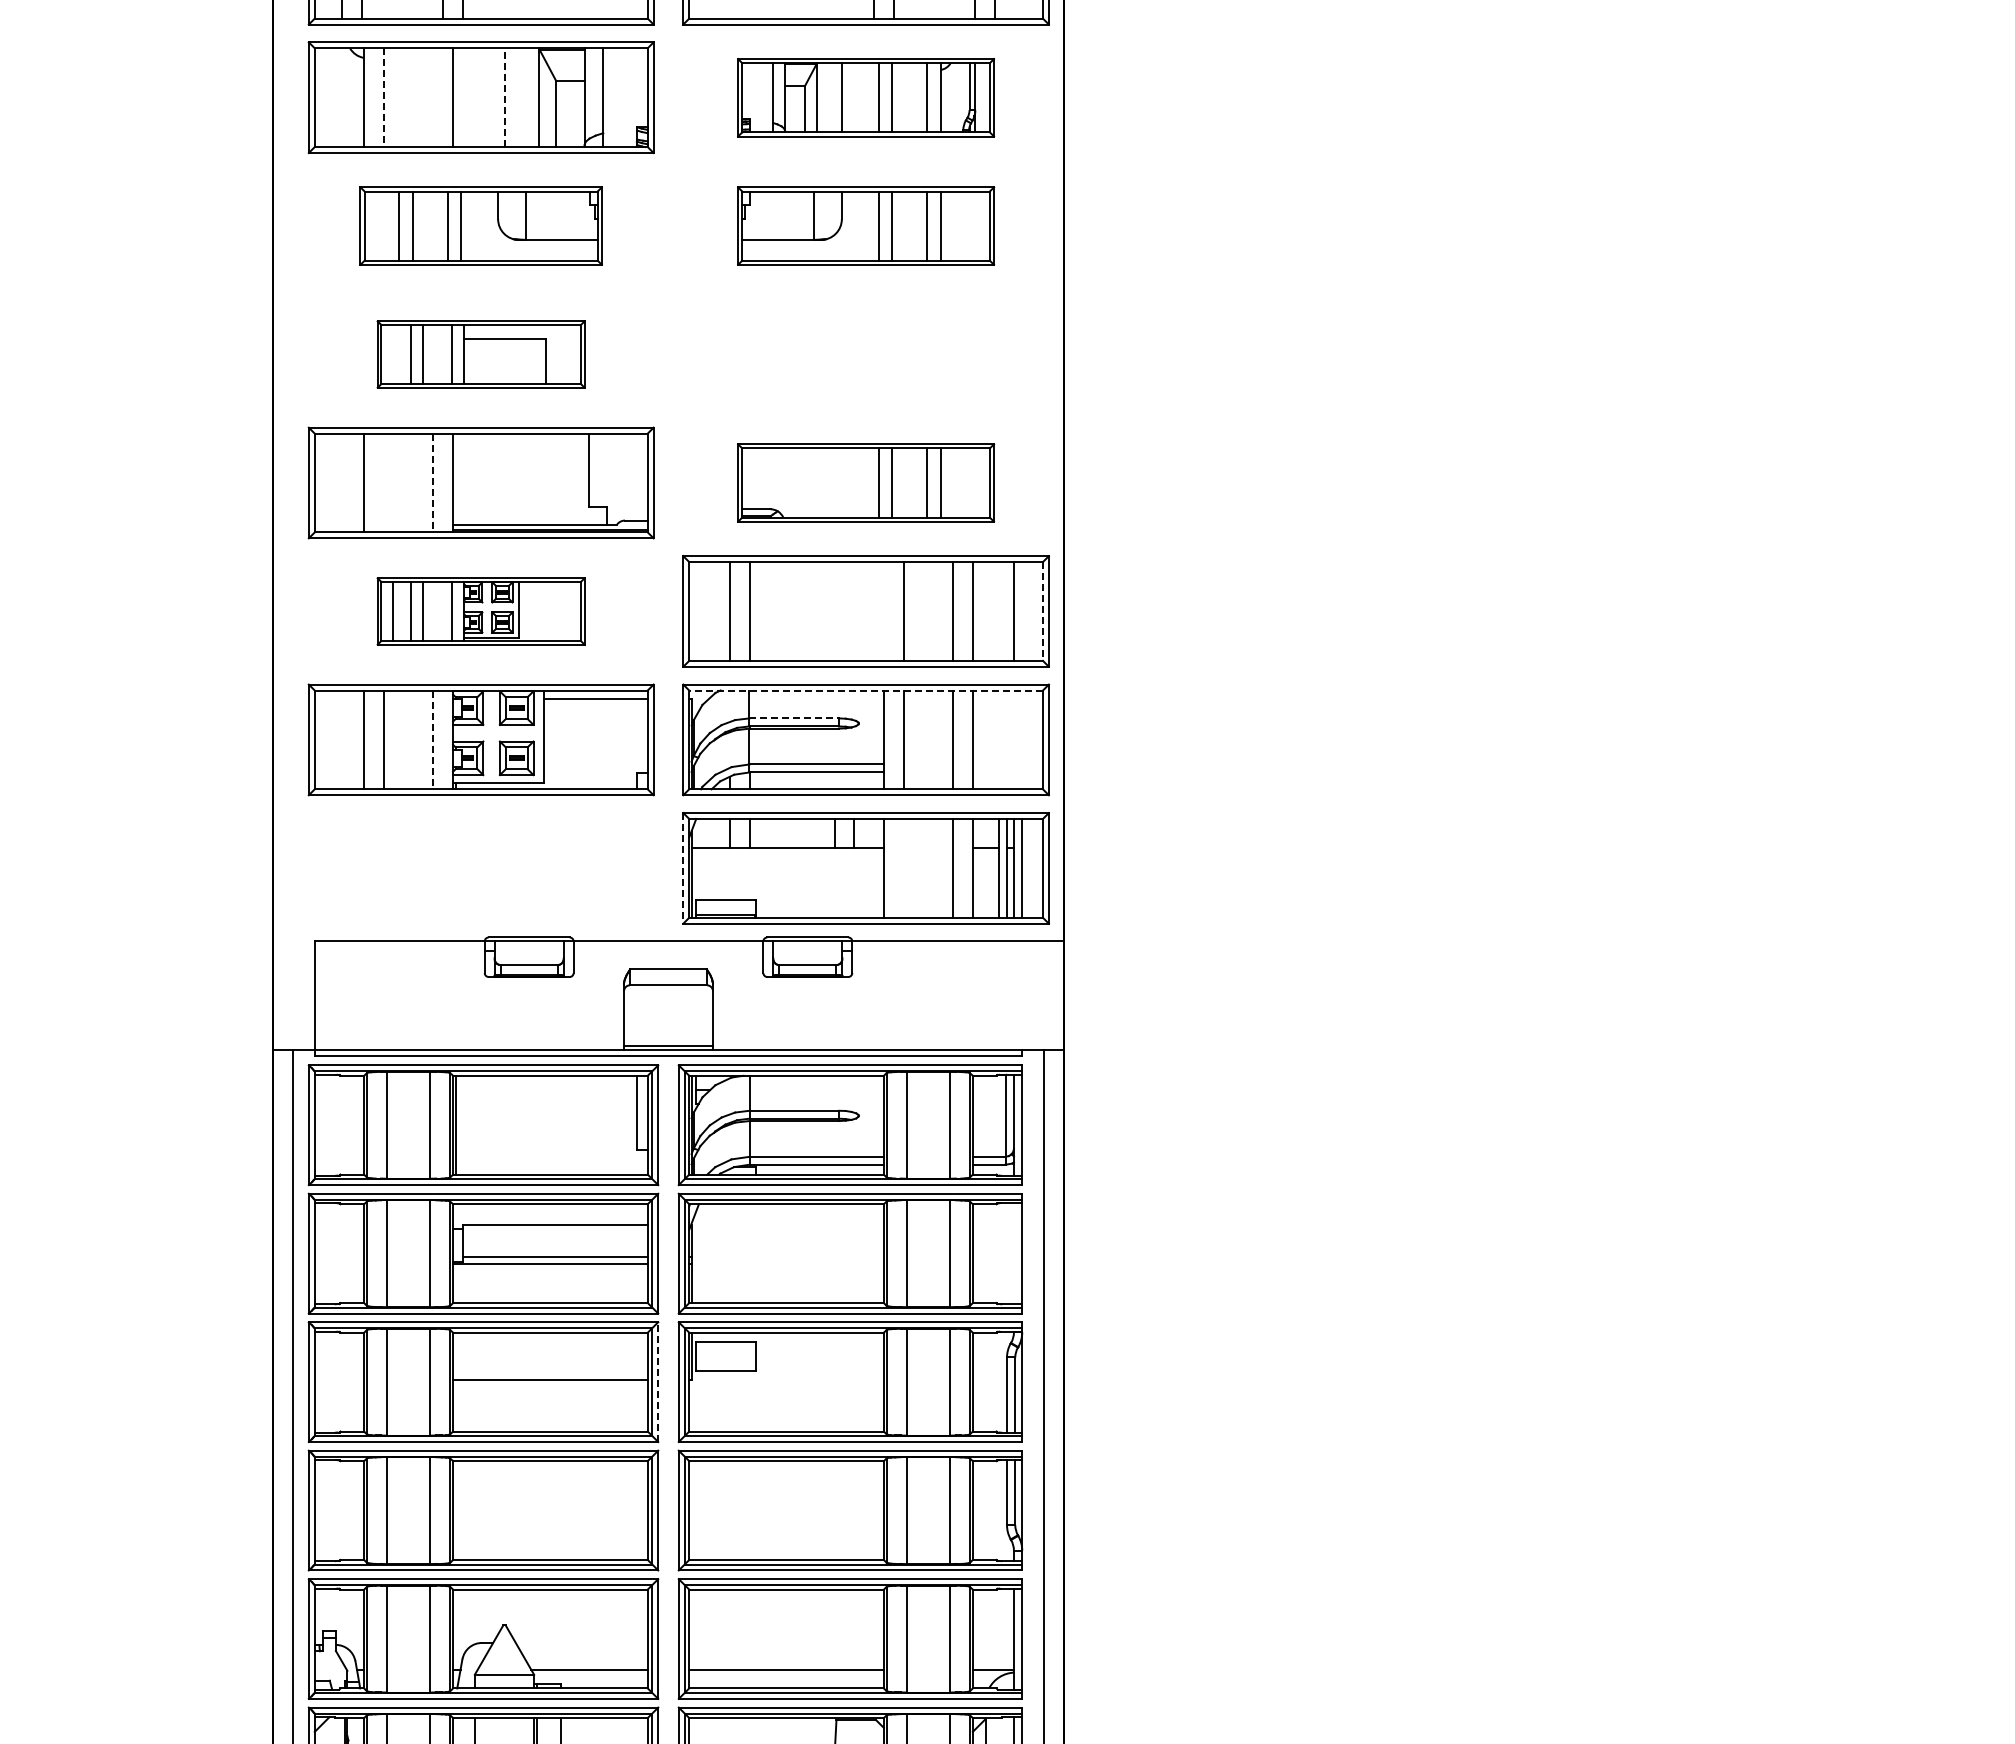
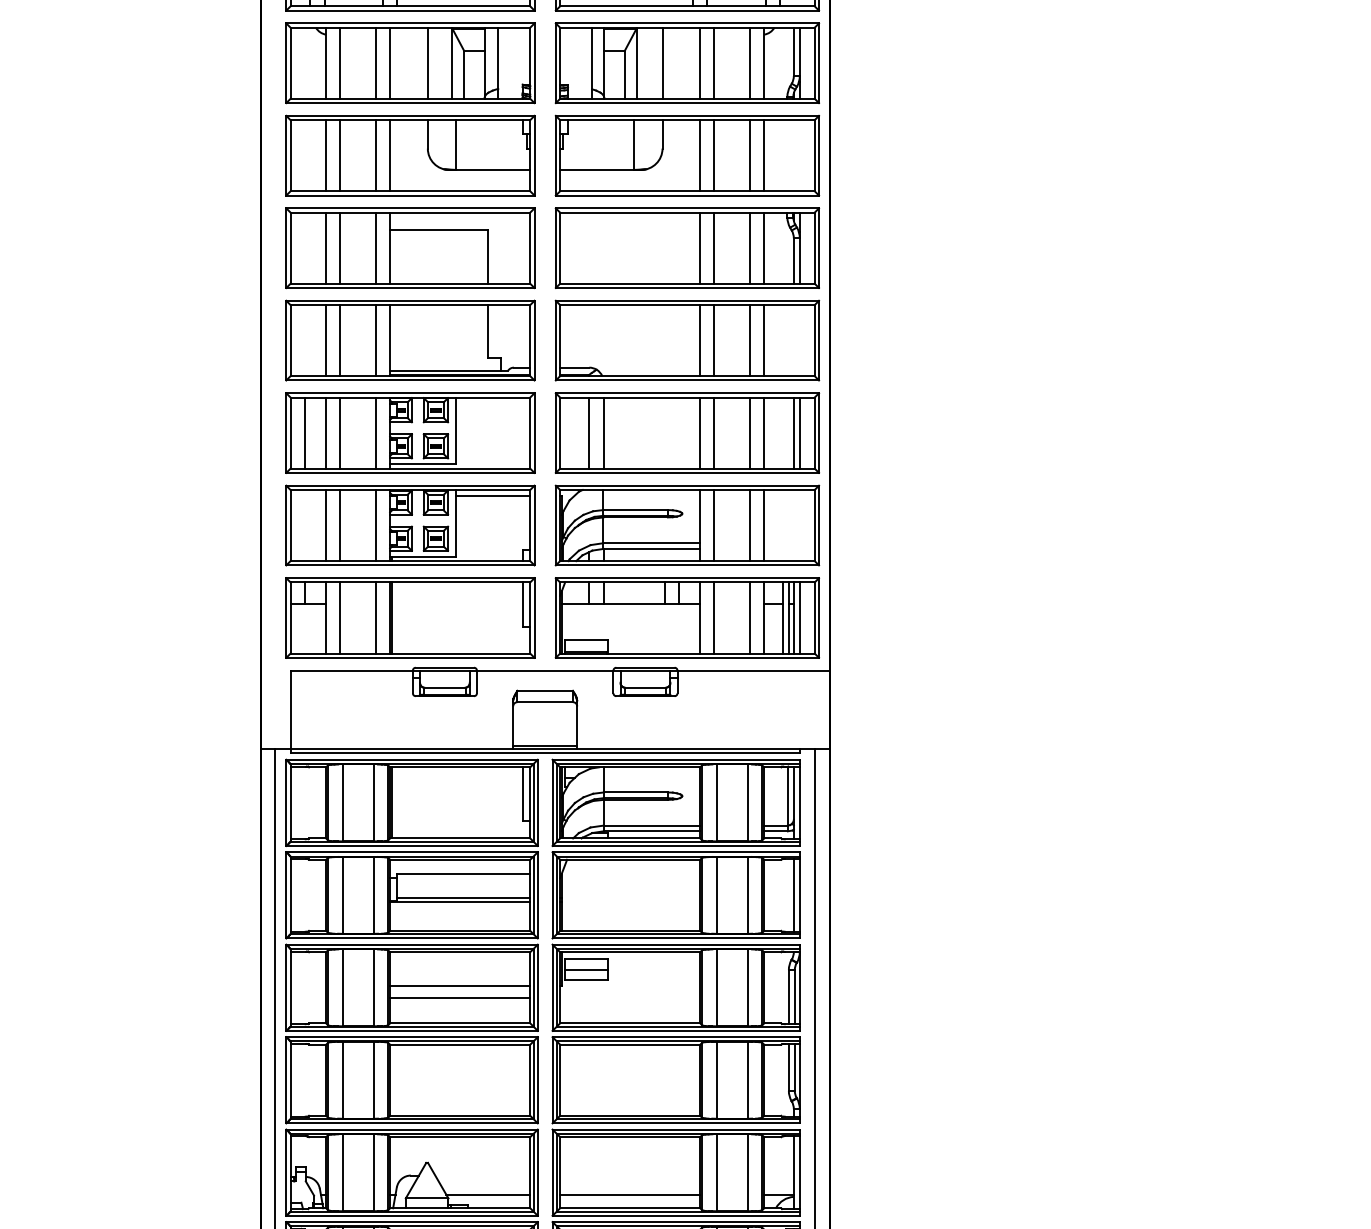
line: (433, 97) -> (376, 63), added
line: (505, 97) -> (427, 63), dashed -> solid
part: (865, 97) -> (686, 63), size x1.43
line: (383, 98) -> (340, 63), dashed -> solid
part: (480, 225) -> (409, 155), size x1.43
part: (865, 225) -> (686, 155), size x1.43
part: (480, 354) -> (409, 248), size x1.67
part: (865, 354) -> (686, 248), added
line: (383, 482) -> (340, 340), added
part: (865, 482) -> (686, 340), size x1.43
line: (433, 483) -> (376, 340), dashed -> solid
part: (480, 611) -> (409, 433), size x1.67
line: (883, 611) -> (699, 433), added
line: (1022, 611) -> (800, 433), added
line: (1042, 611) -> (814, 433), dashed -> solid
line: (866, 690) -> (687, 489), dashed -> solid
line: (794, 718) -> (635, 510), dashed -> solid
line: (433, 740) -> (376, 525), dashed -> solid
line: (903, 867) -> (714, 617), added
part: (480, 868) -> (409, 618), added
line: (683, 868) -> (555, 618), dashed -> solid
line: (1013, 1253) -> (793, 895), added
line: (725, 1357) -> (586, 970), added
line: (658, 1382) -> (537, 988), dashed -> solid
line: (550, 1396) -> (460, 998), added

